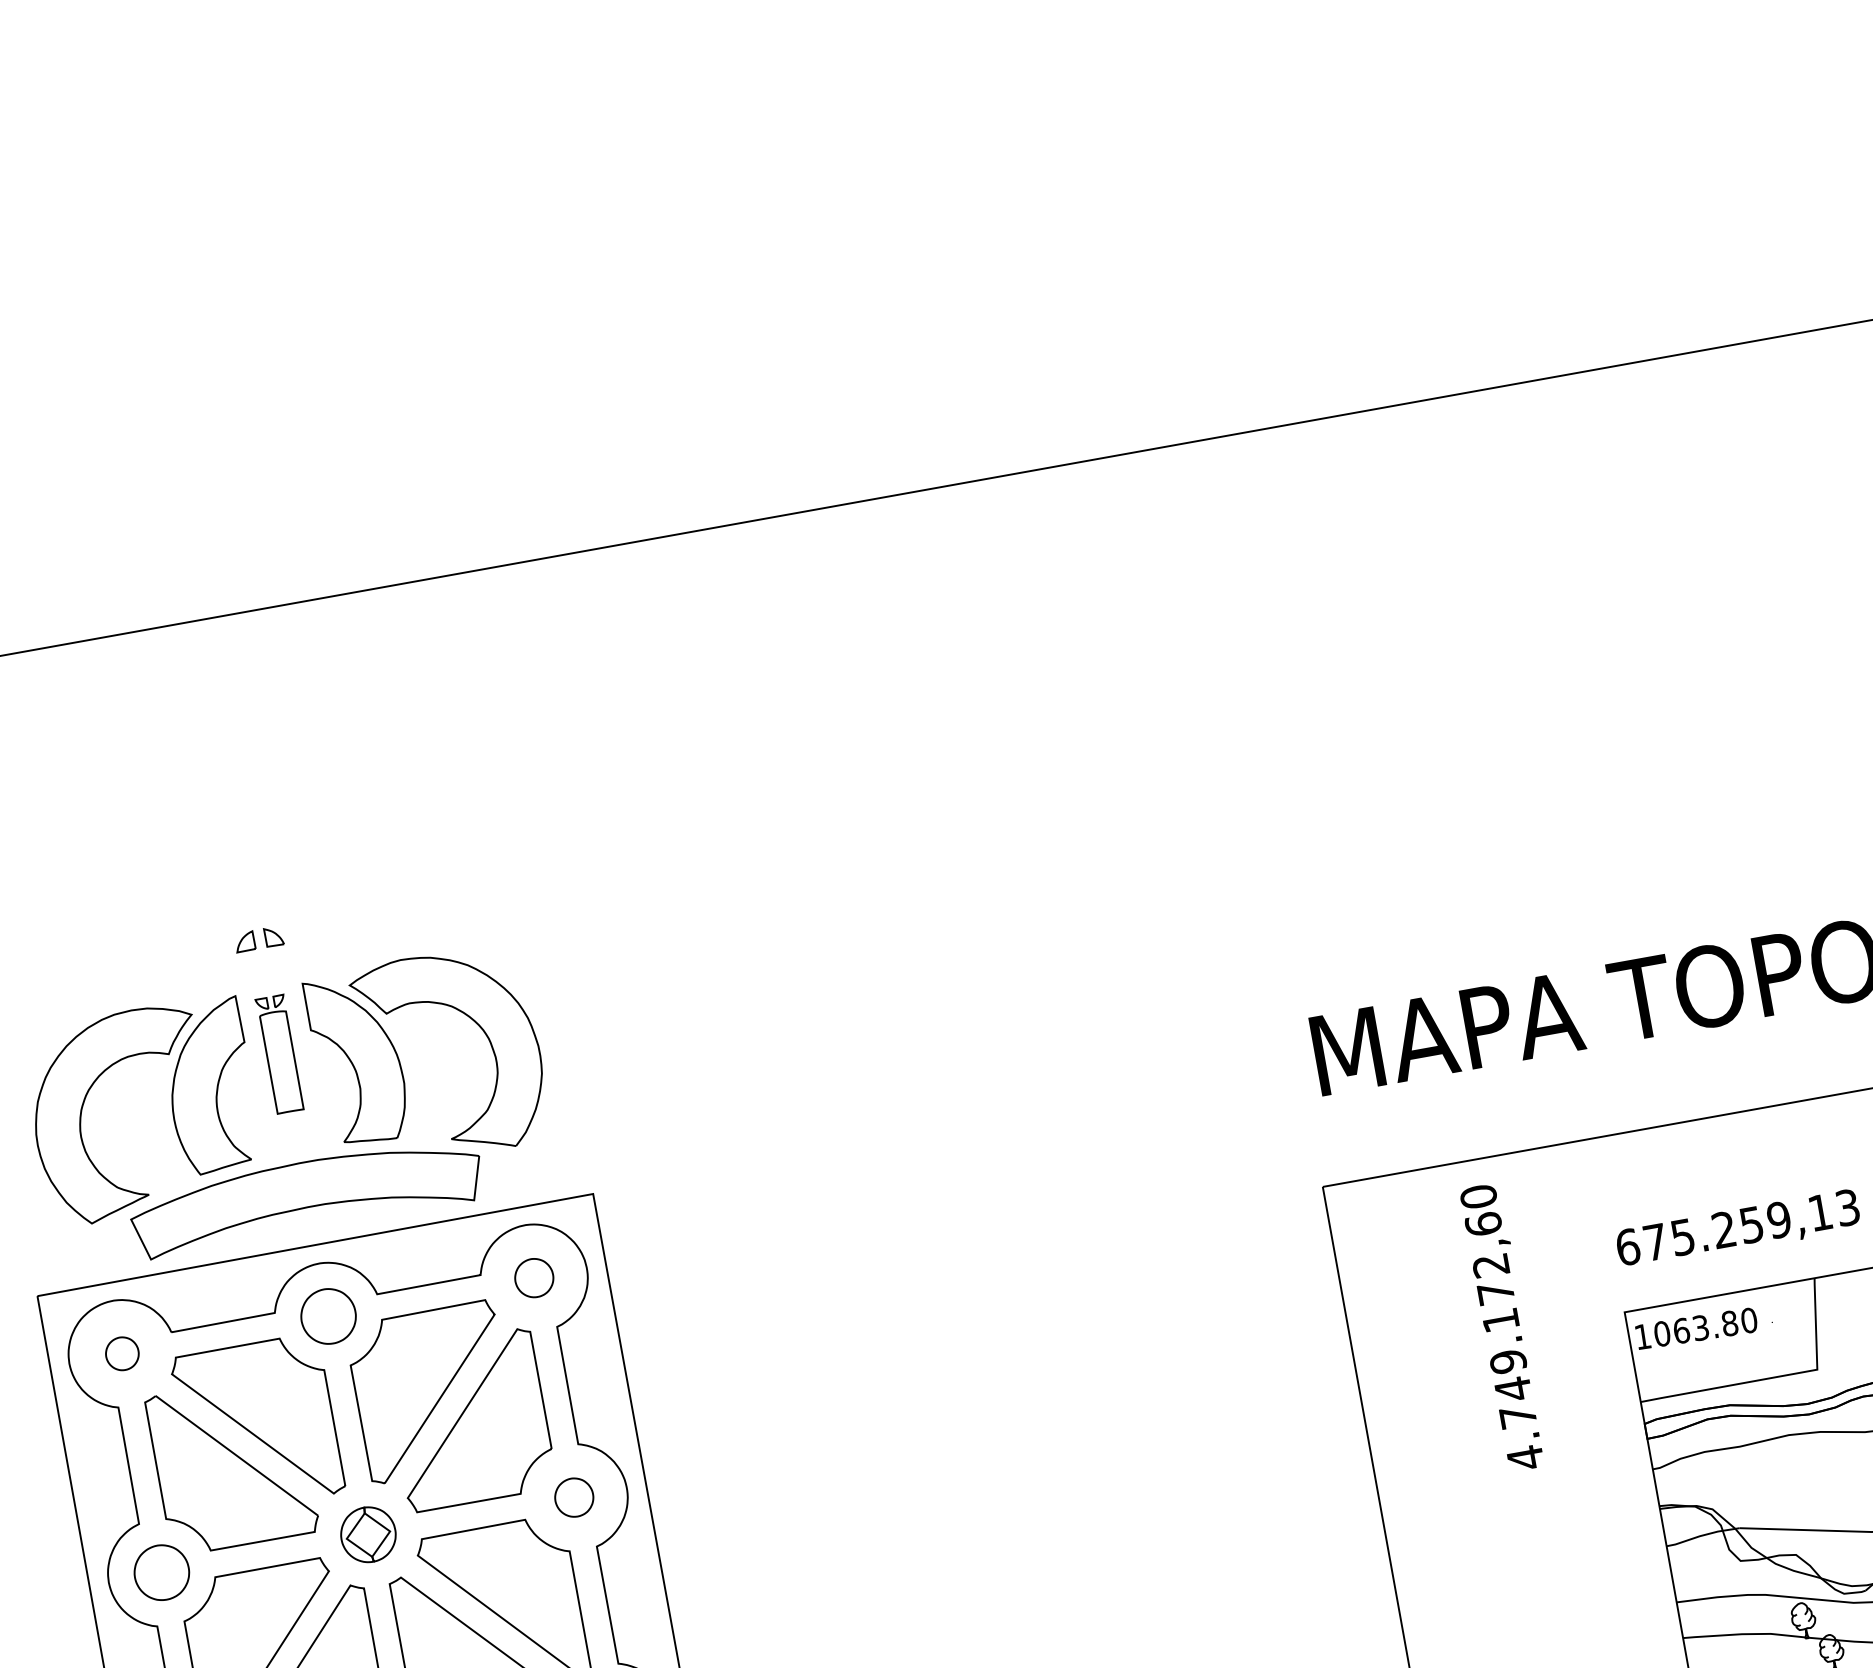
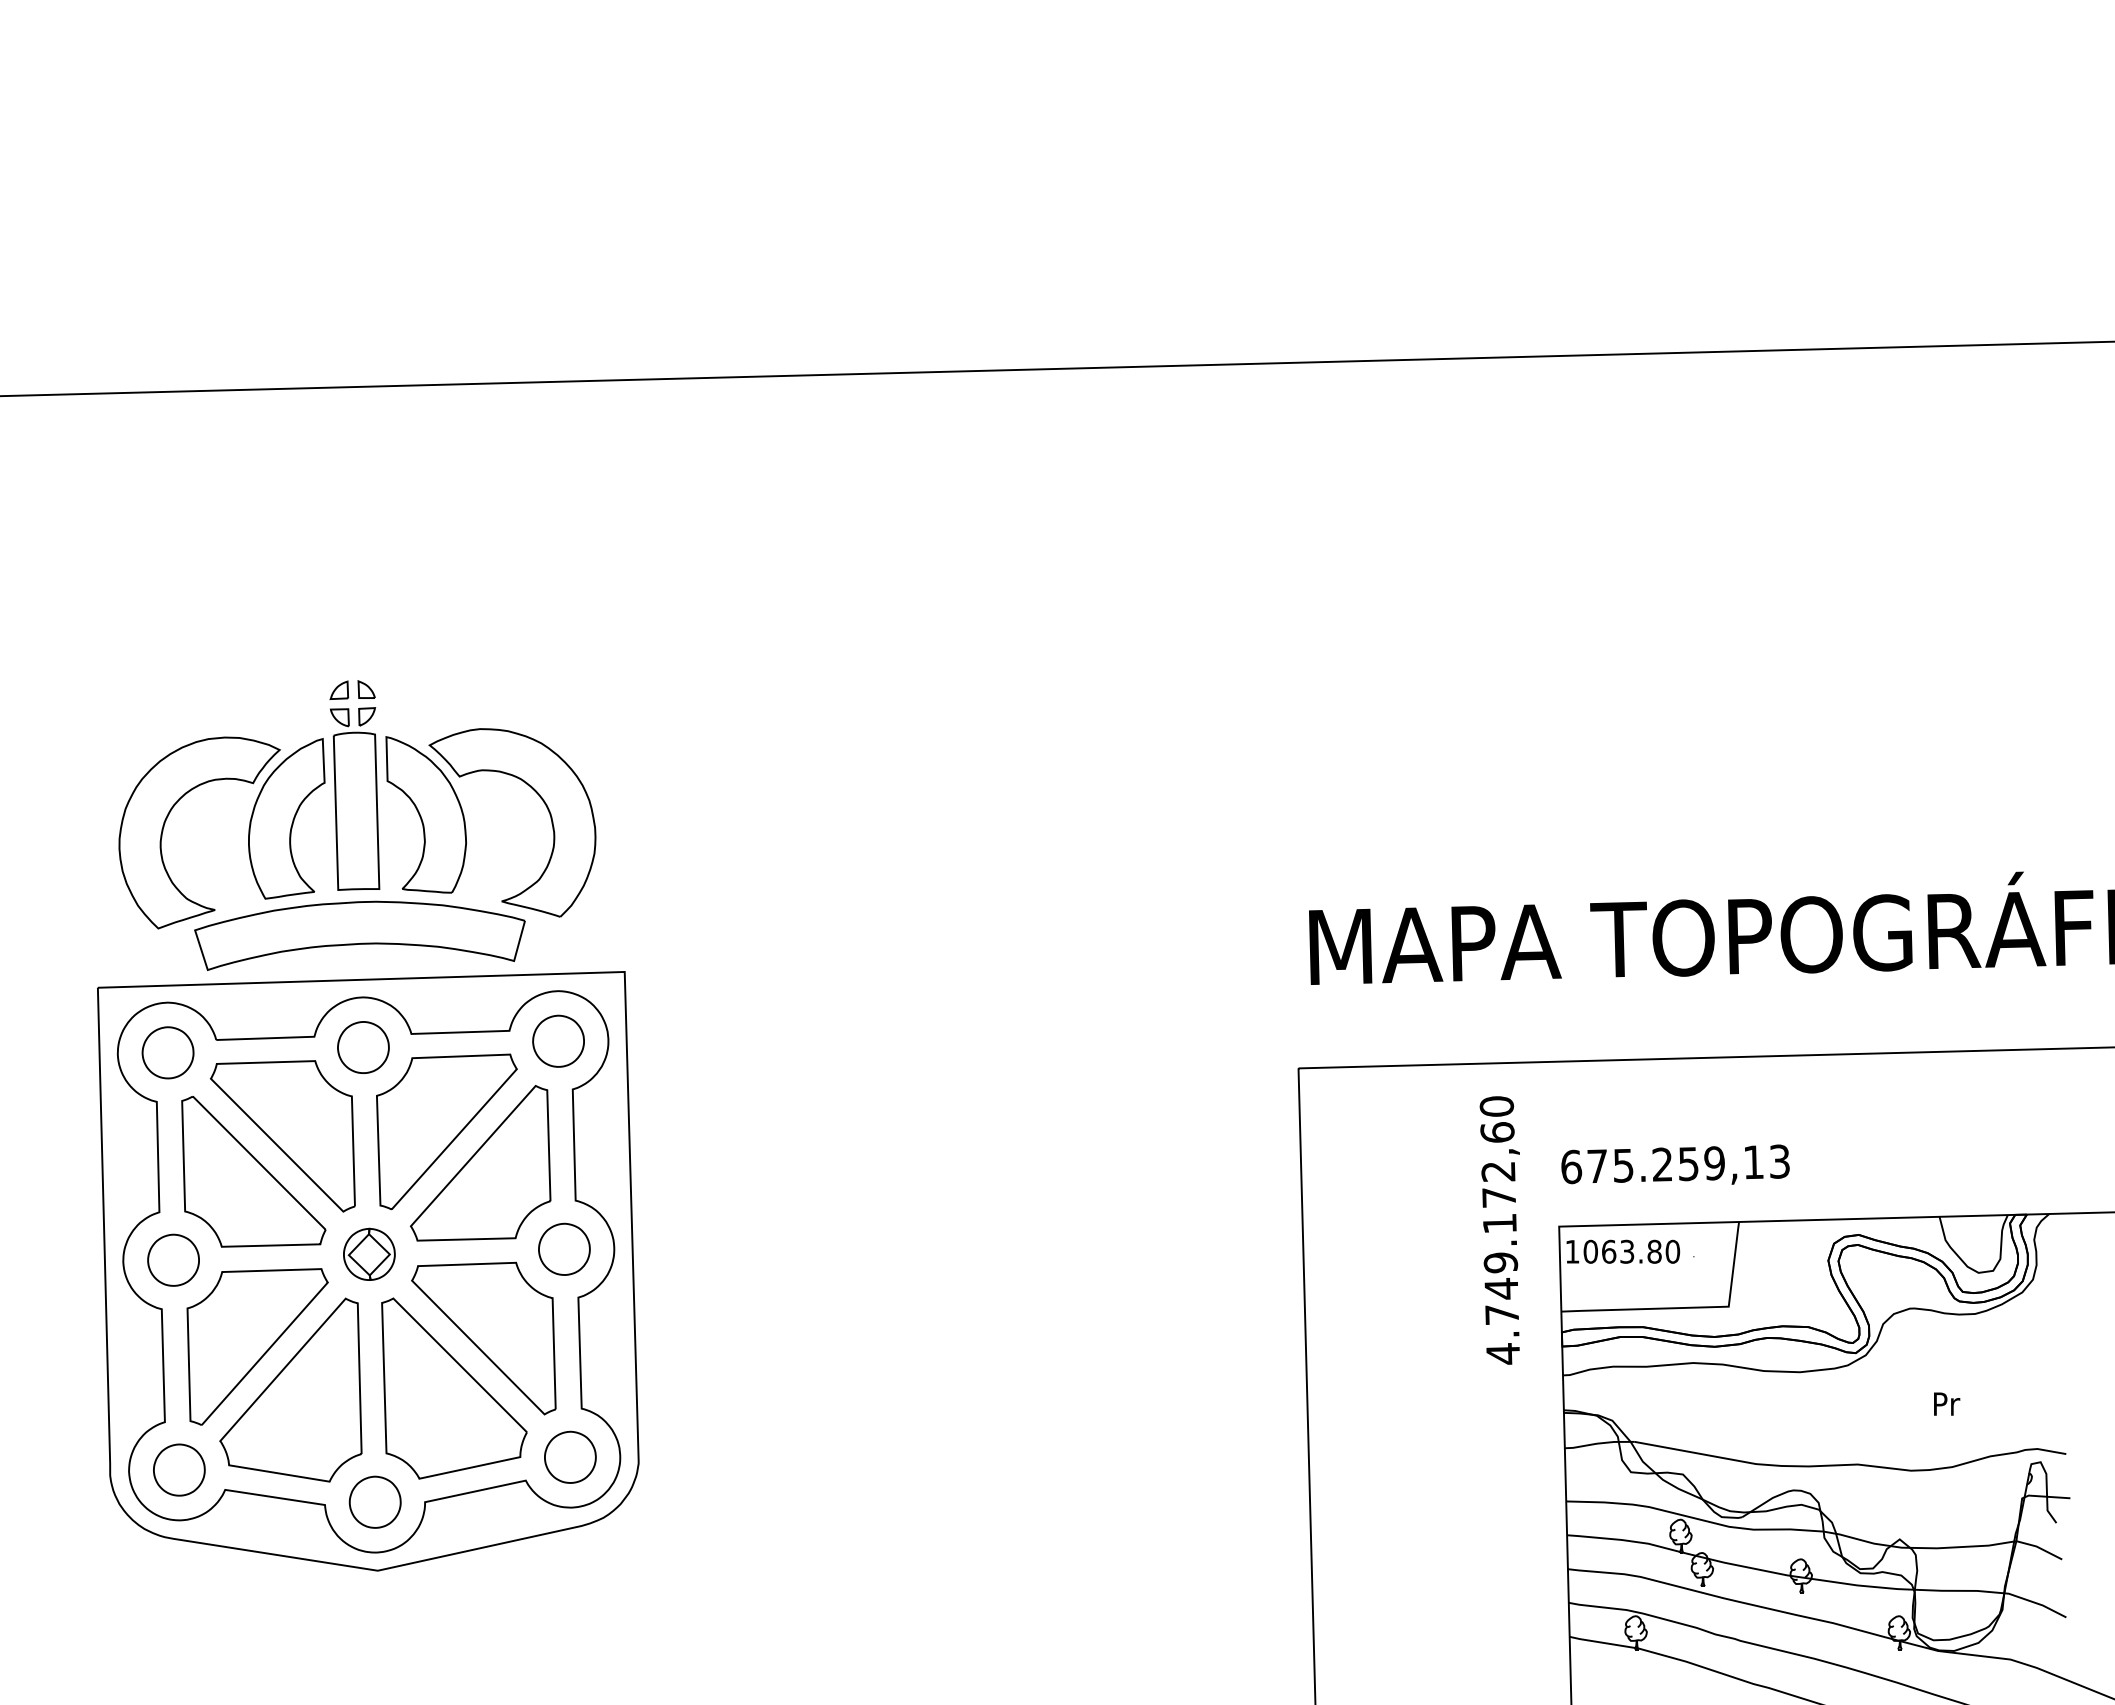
part: (279, 1053) -> (355, 798), size x1.67
part: (534, 1277) -> (558, 1040), size x1.43
text: (1501, 1327) -> (1499, 1230), moved
part: (121, 1353) -> (167, 1052), size x1.67
part: (574, 1496) -> (564, 1248), size x1.43

